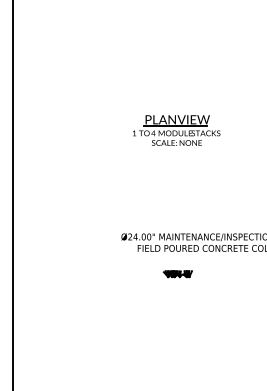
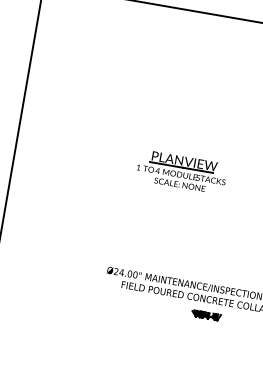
part: (177, 274) -> (205, 315), moved

